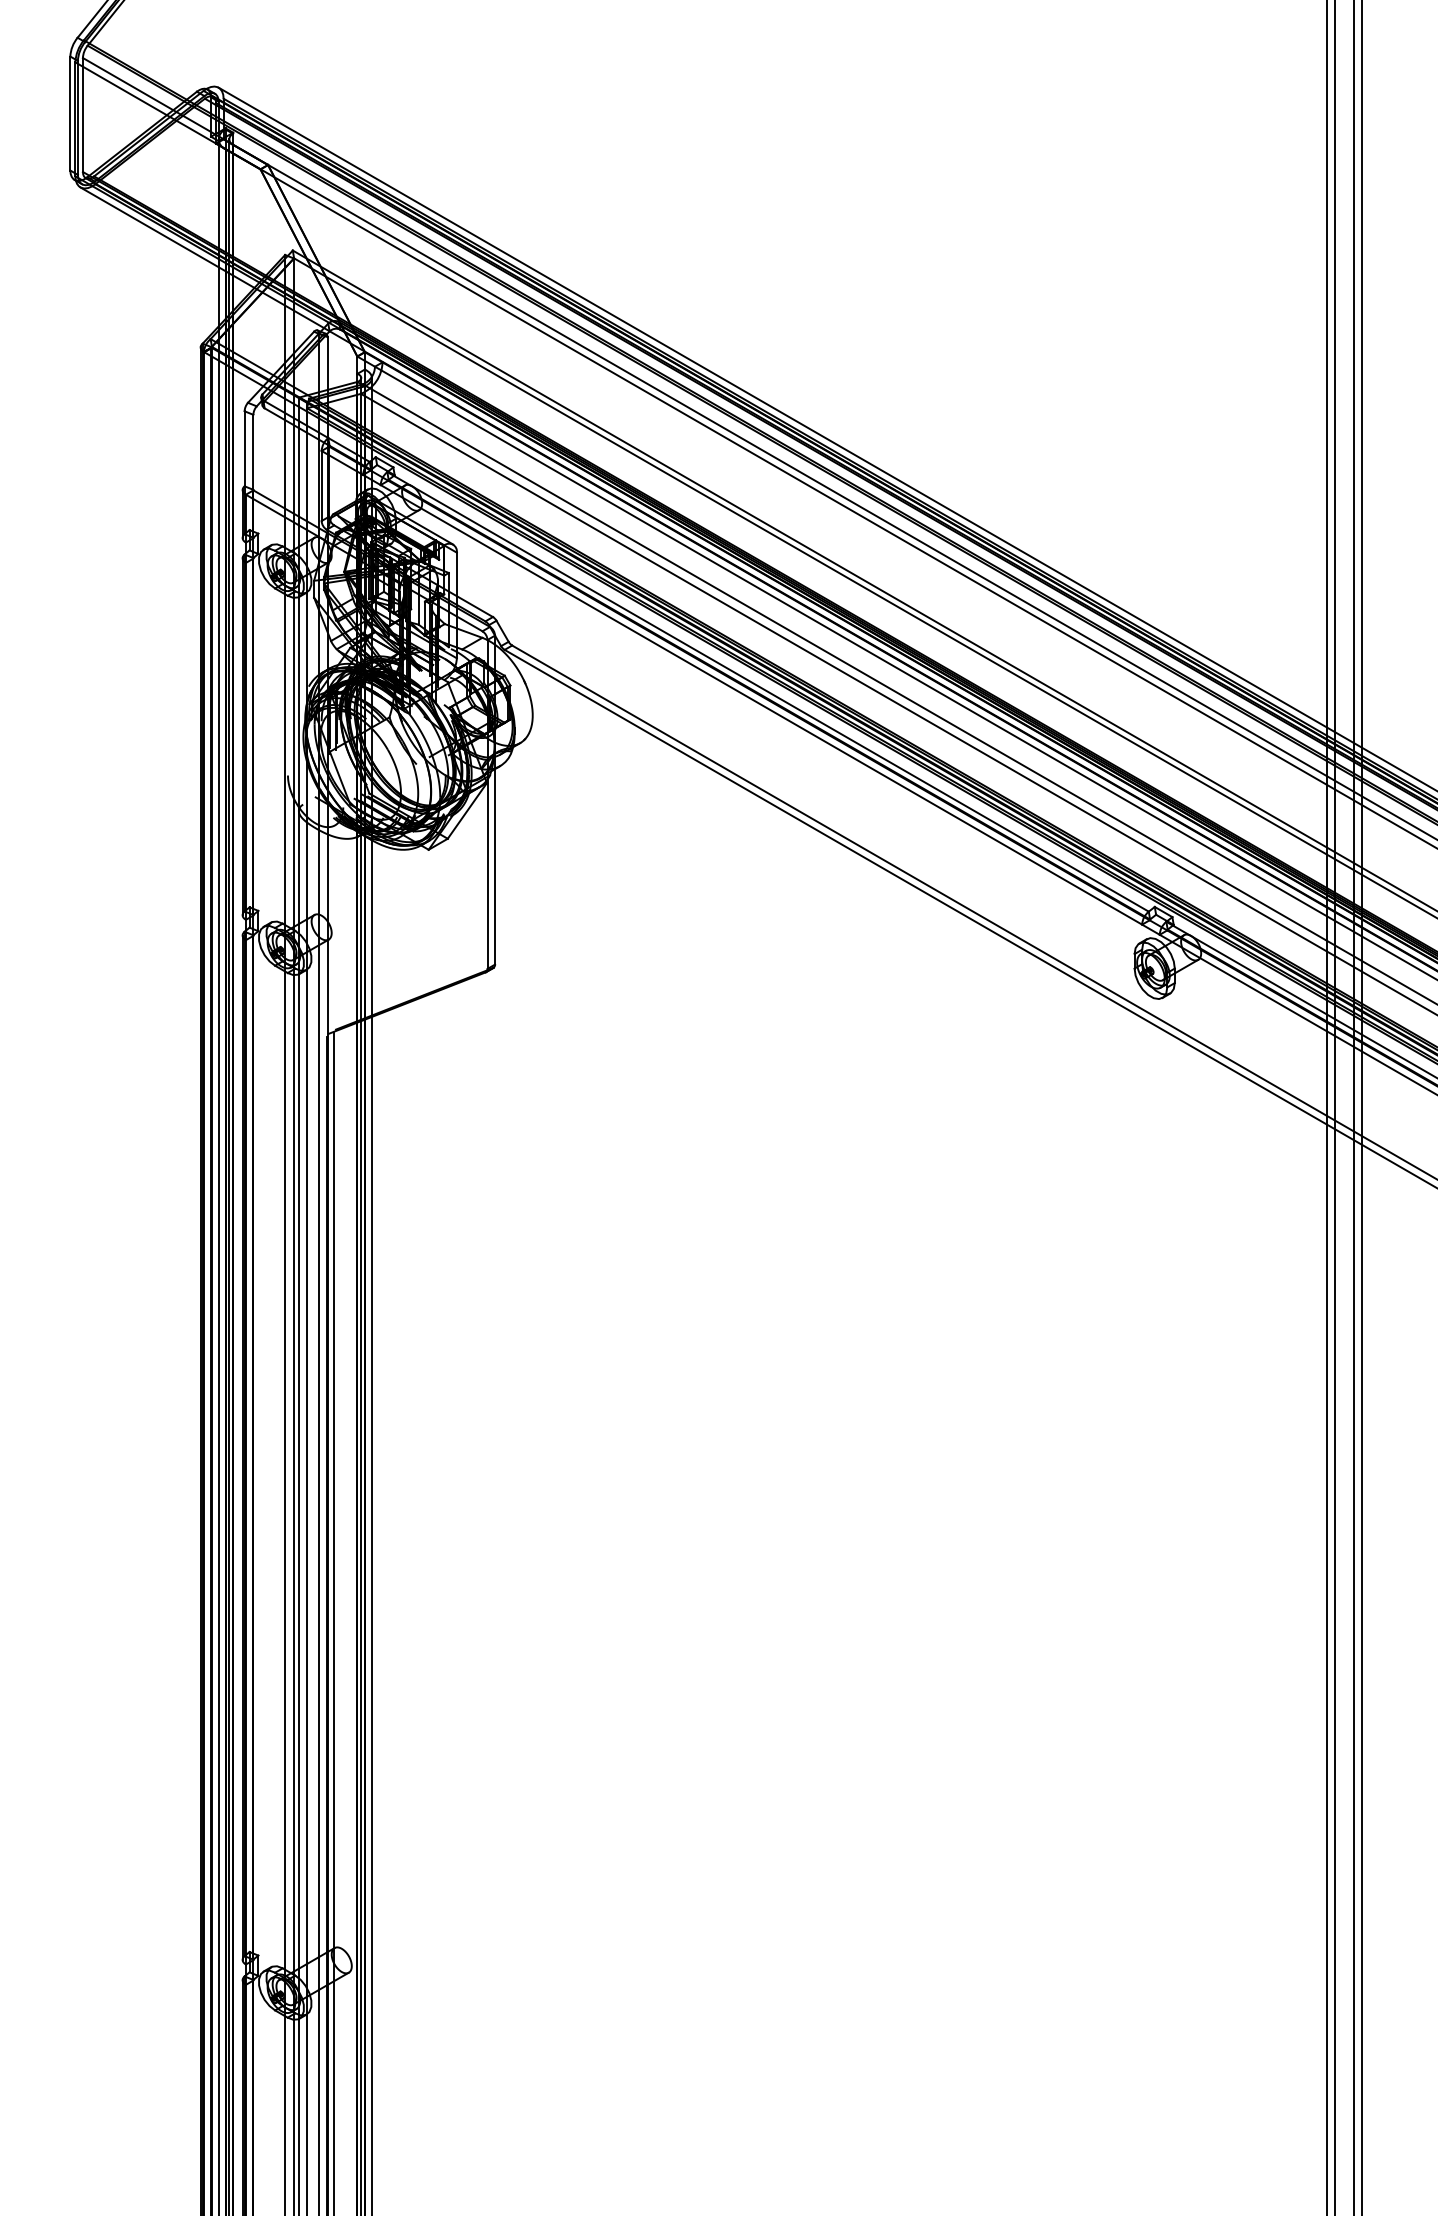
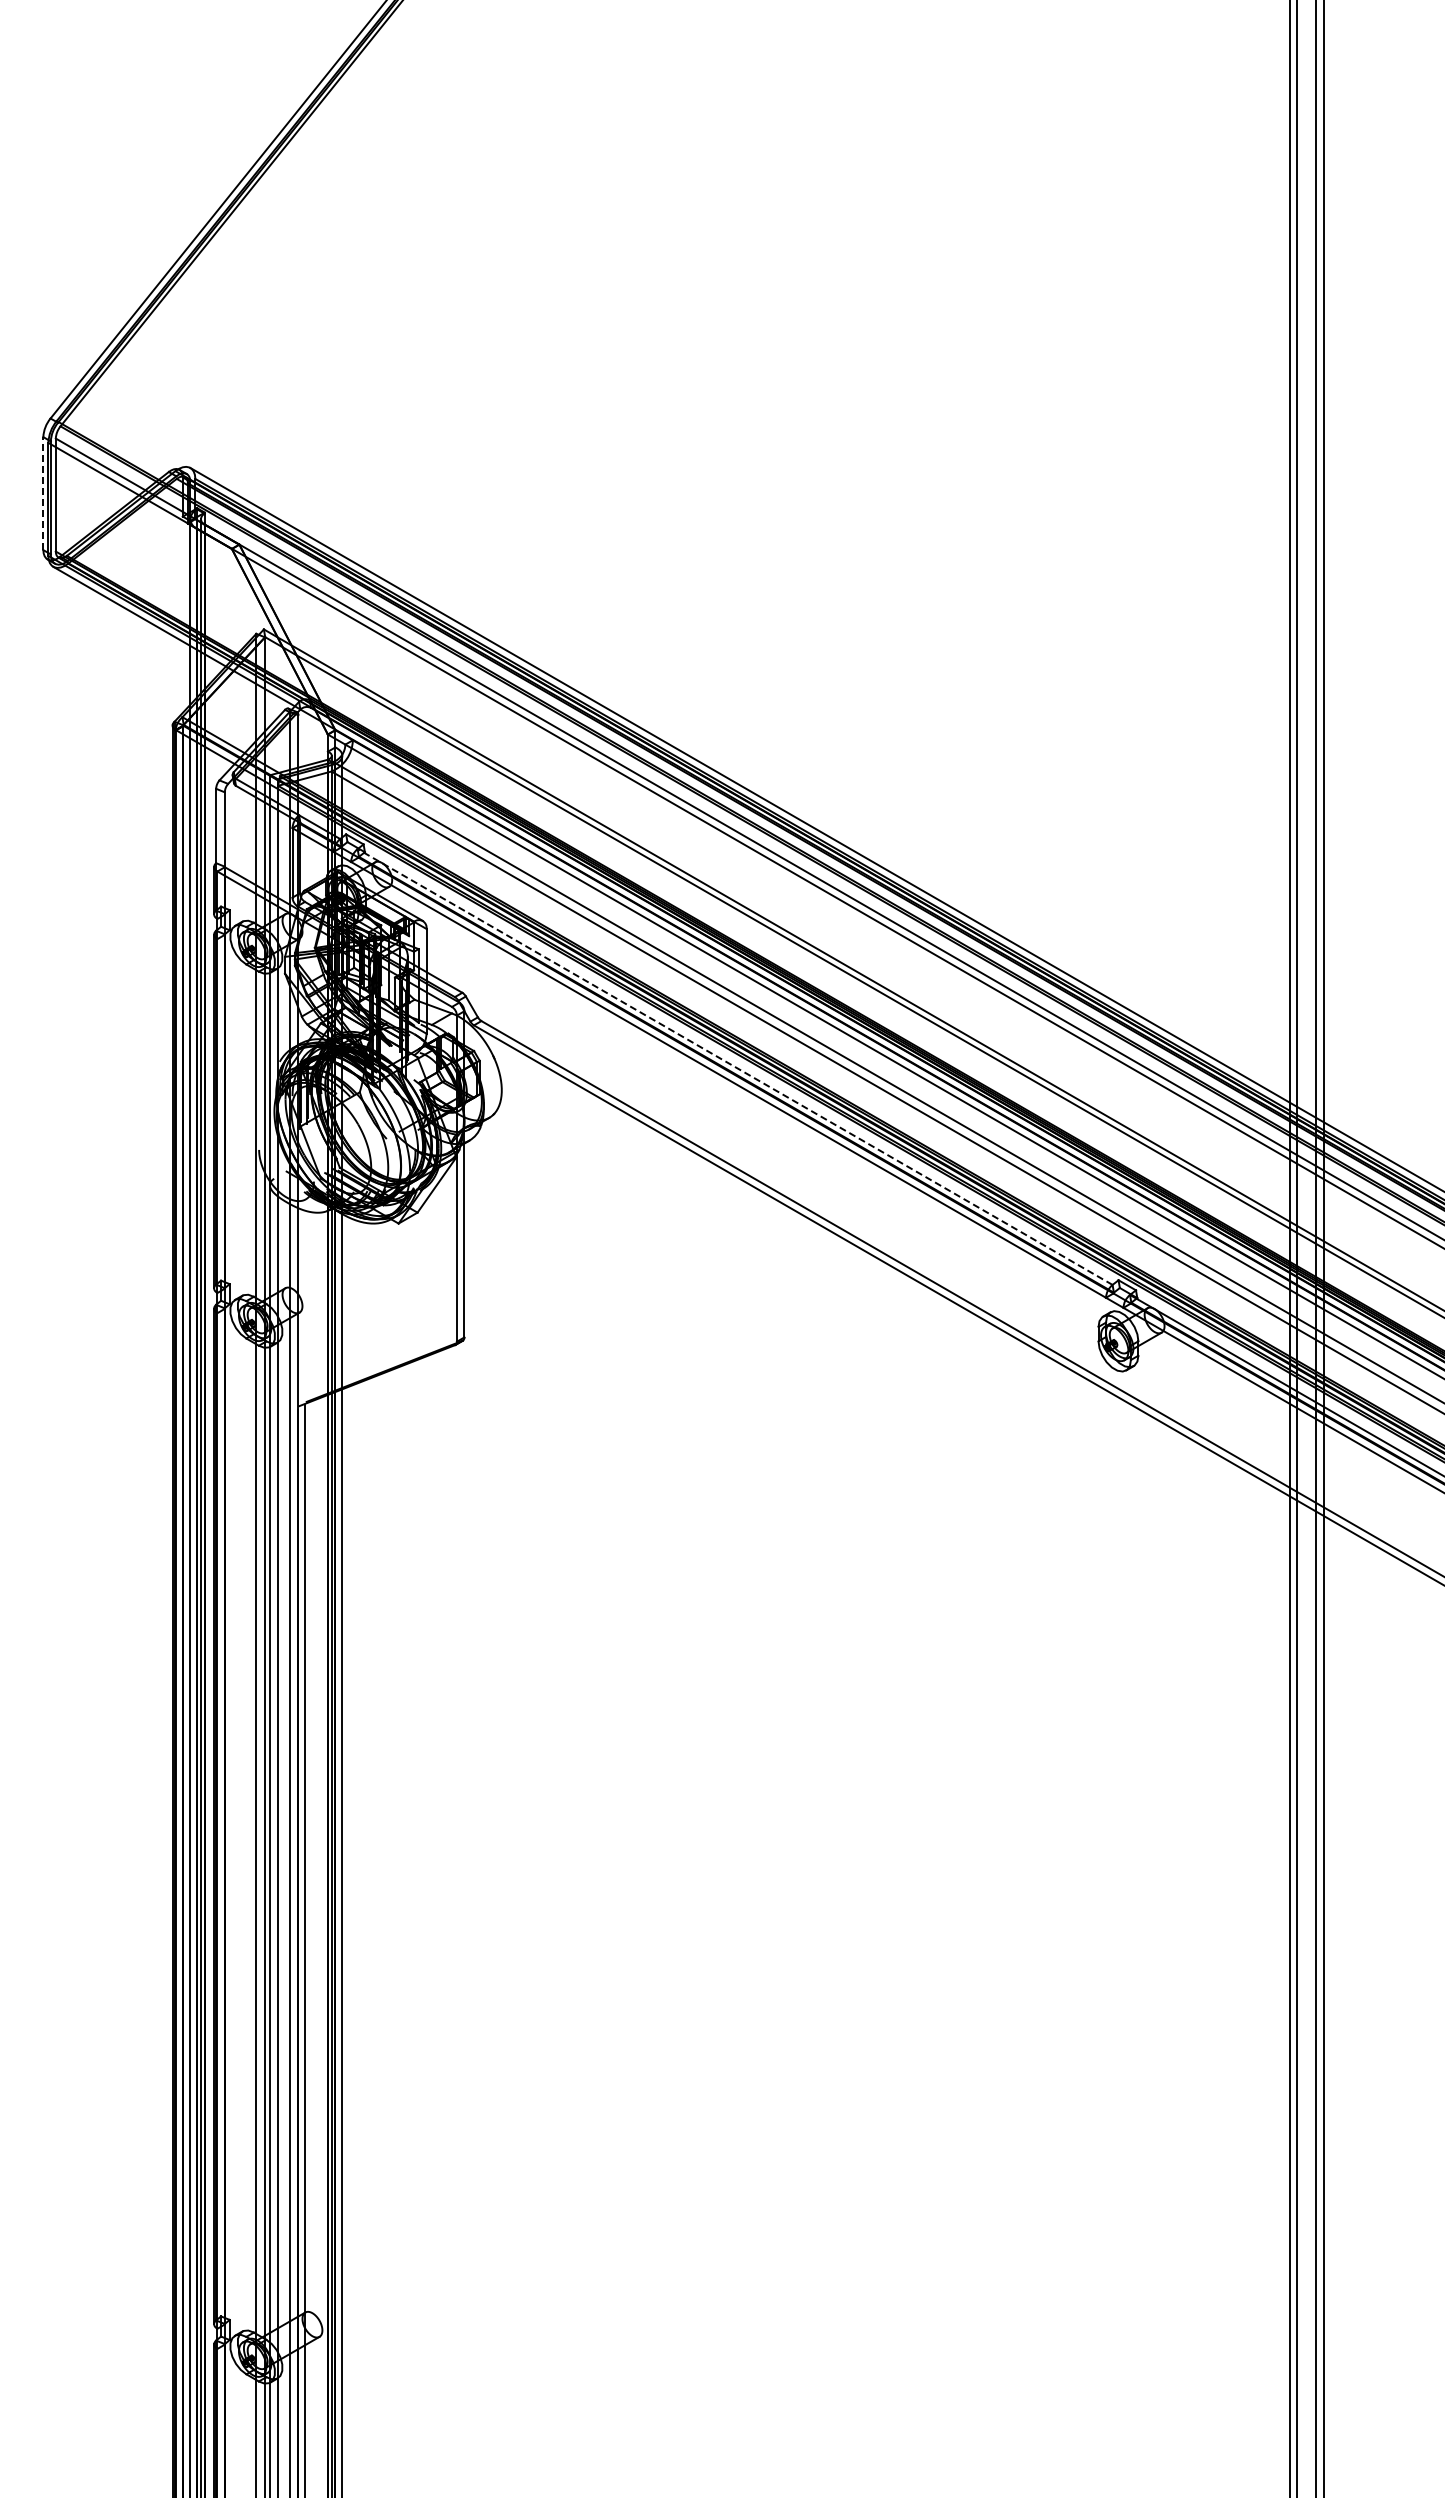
line: (70, 113) -> (43, 493), solid -> dashed
line: (768, 692) -> (735, 1067), solid -> dashed

